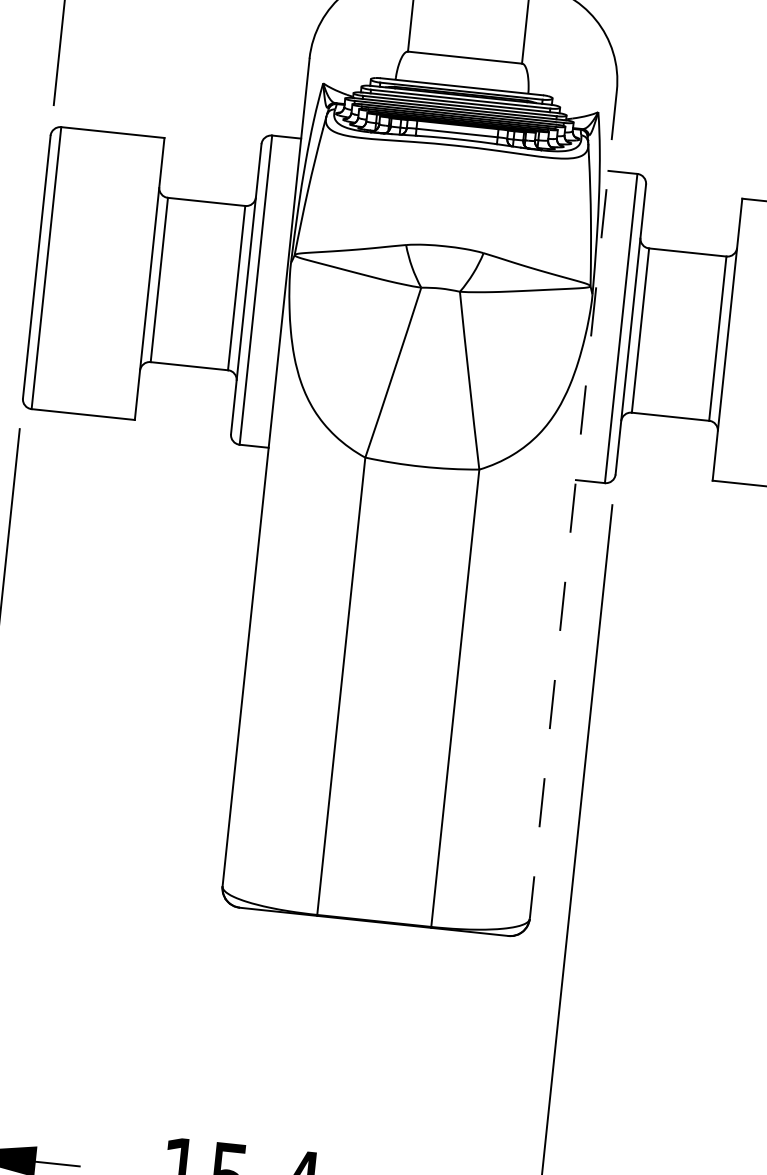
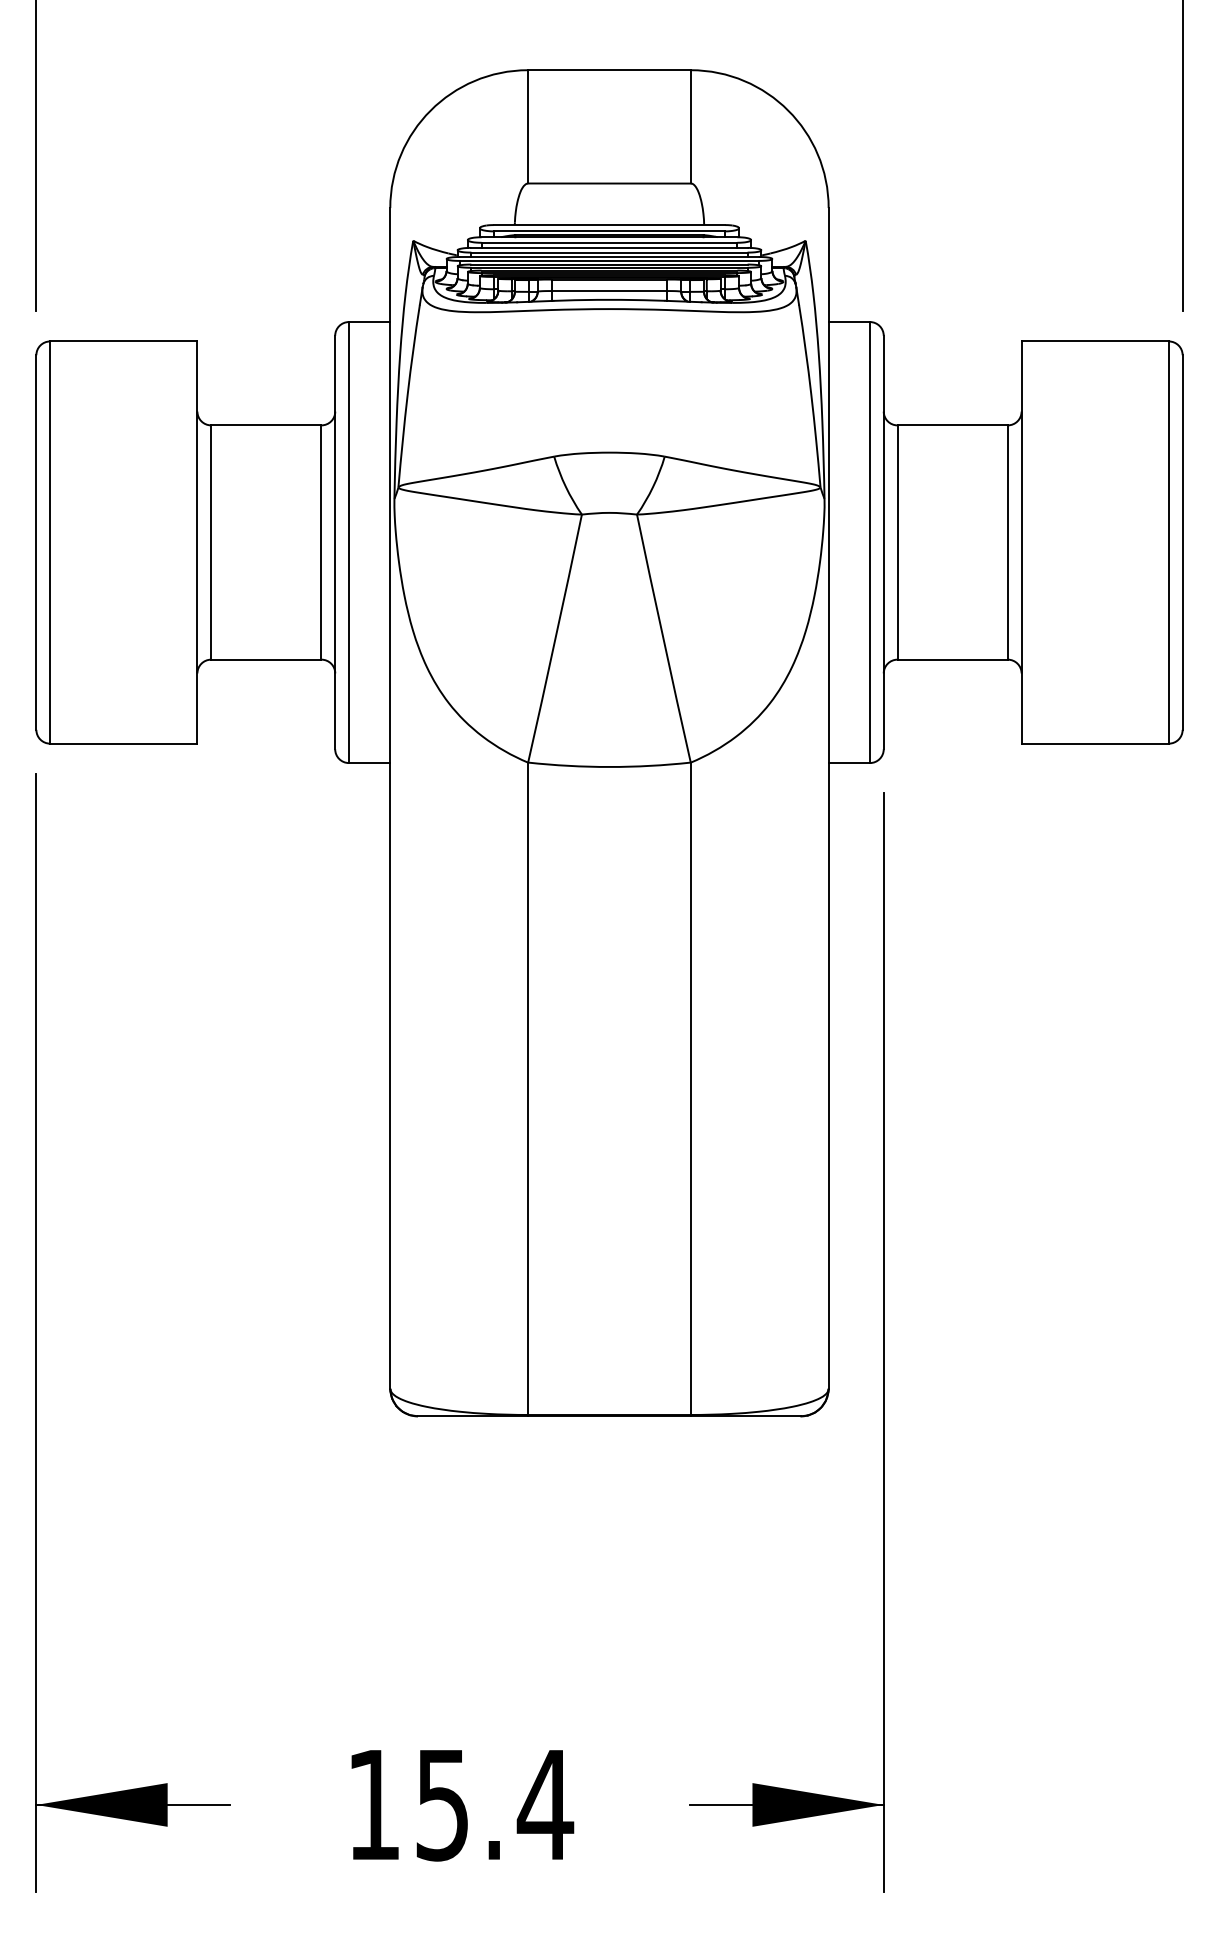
line: (573, 504) -> (828, 798), dashed -> solid

